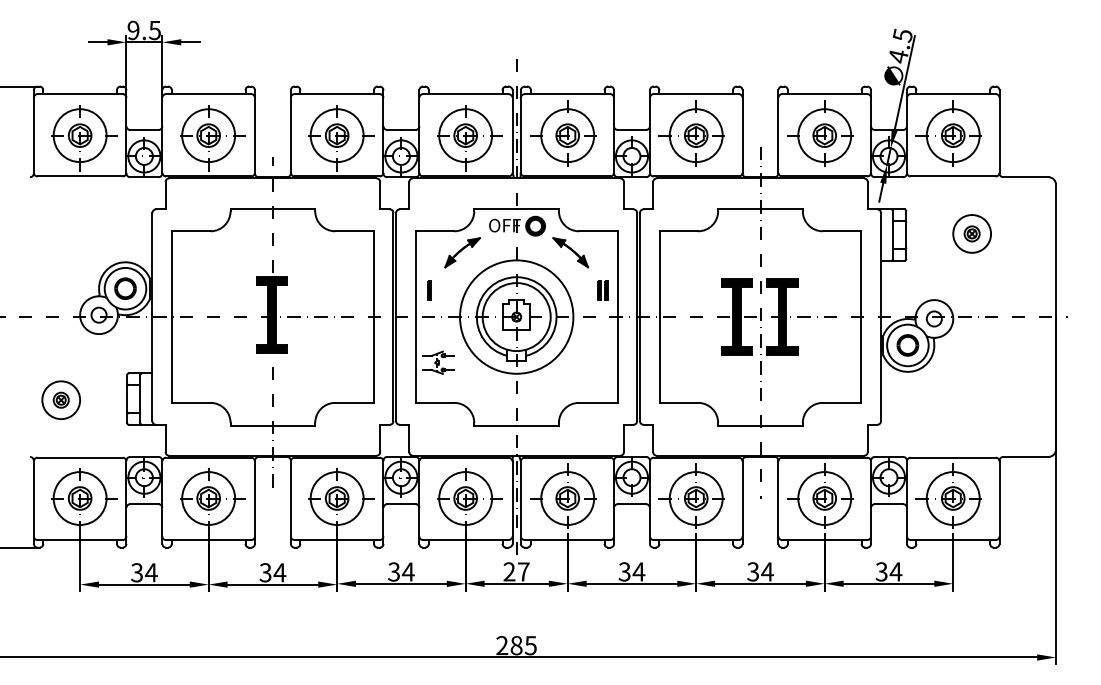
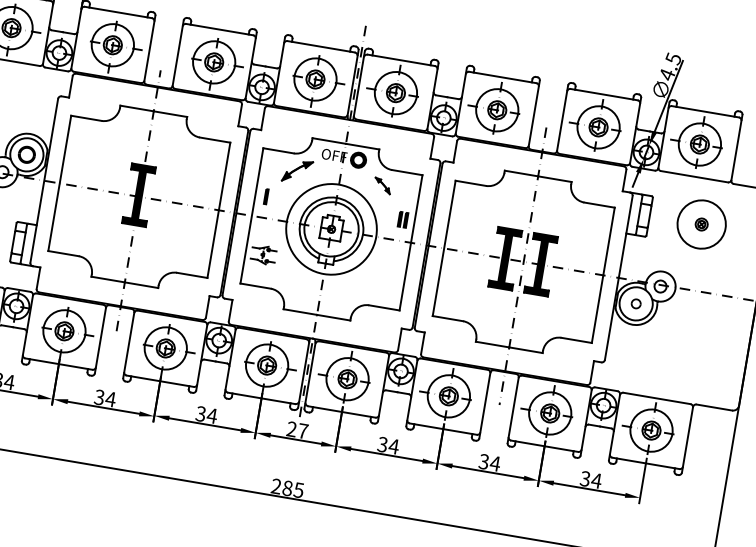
circle: (972, 233) -> (702, 224), size x1.6
part: (570, 252) -> (382, 185), size x0.6
part: (907, 345) -> (635, 303), size x0.6

